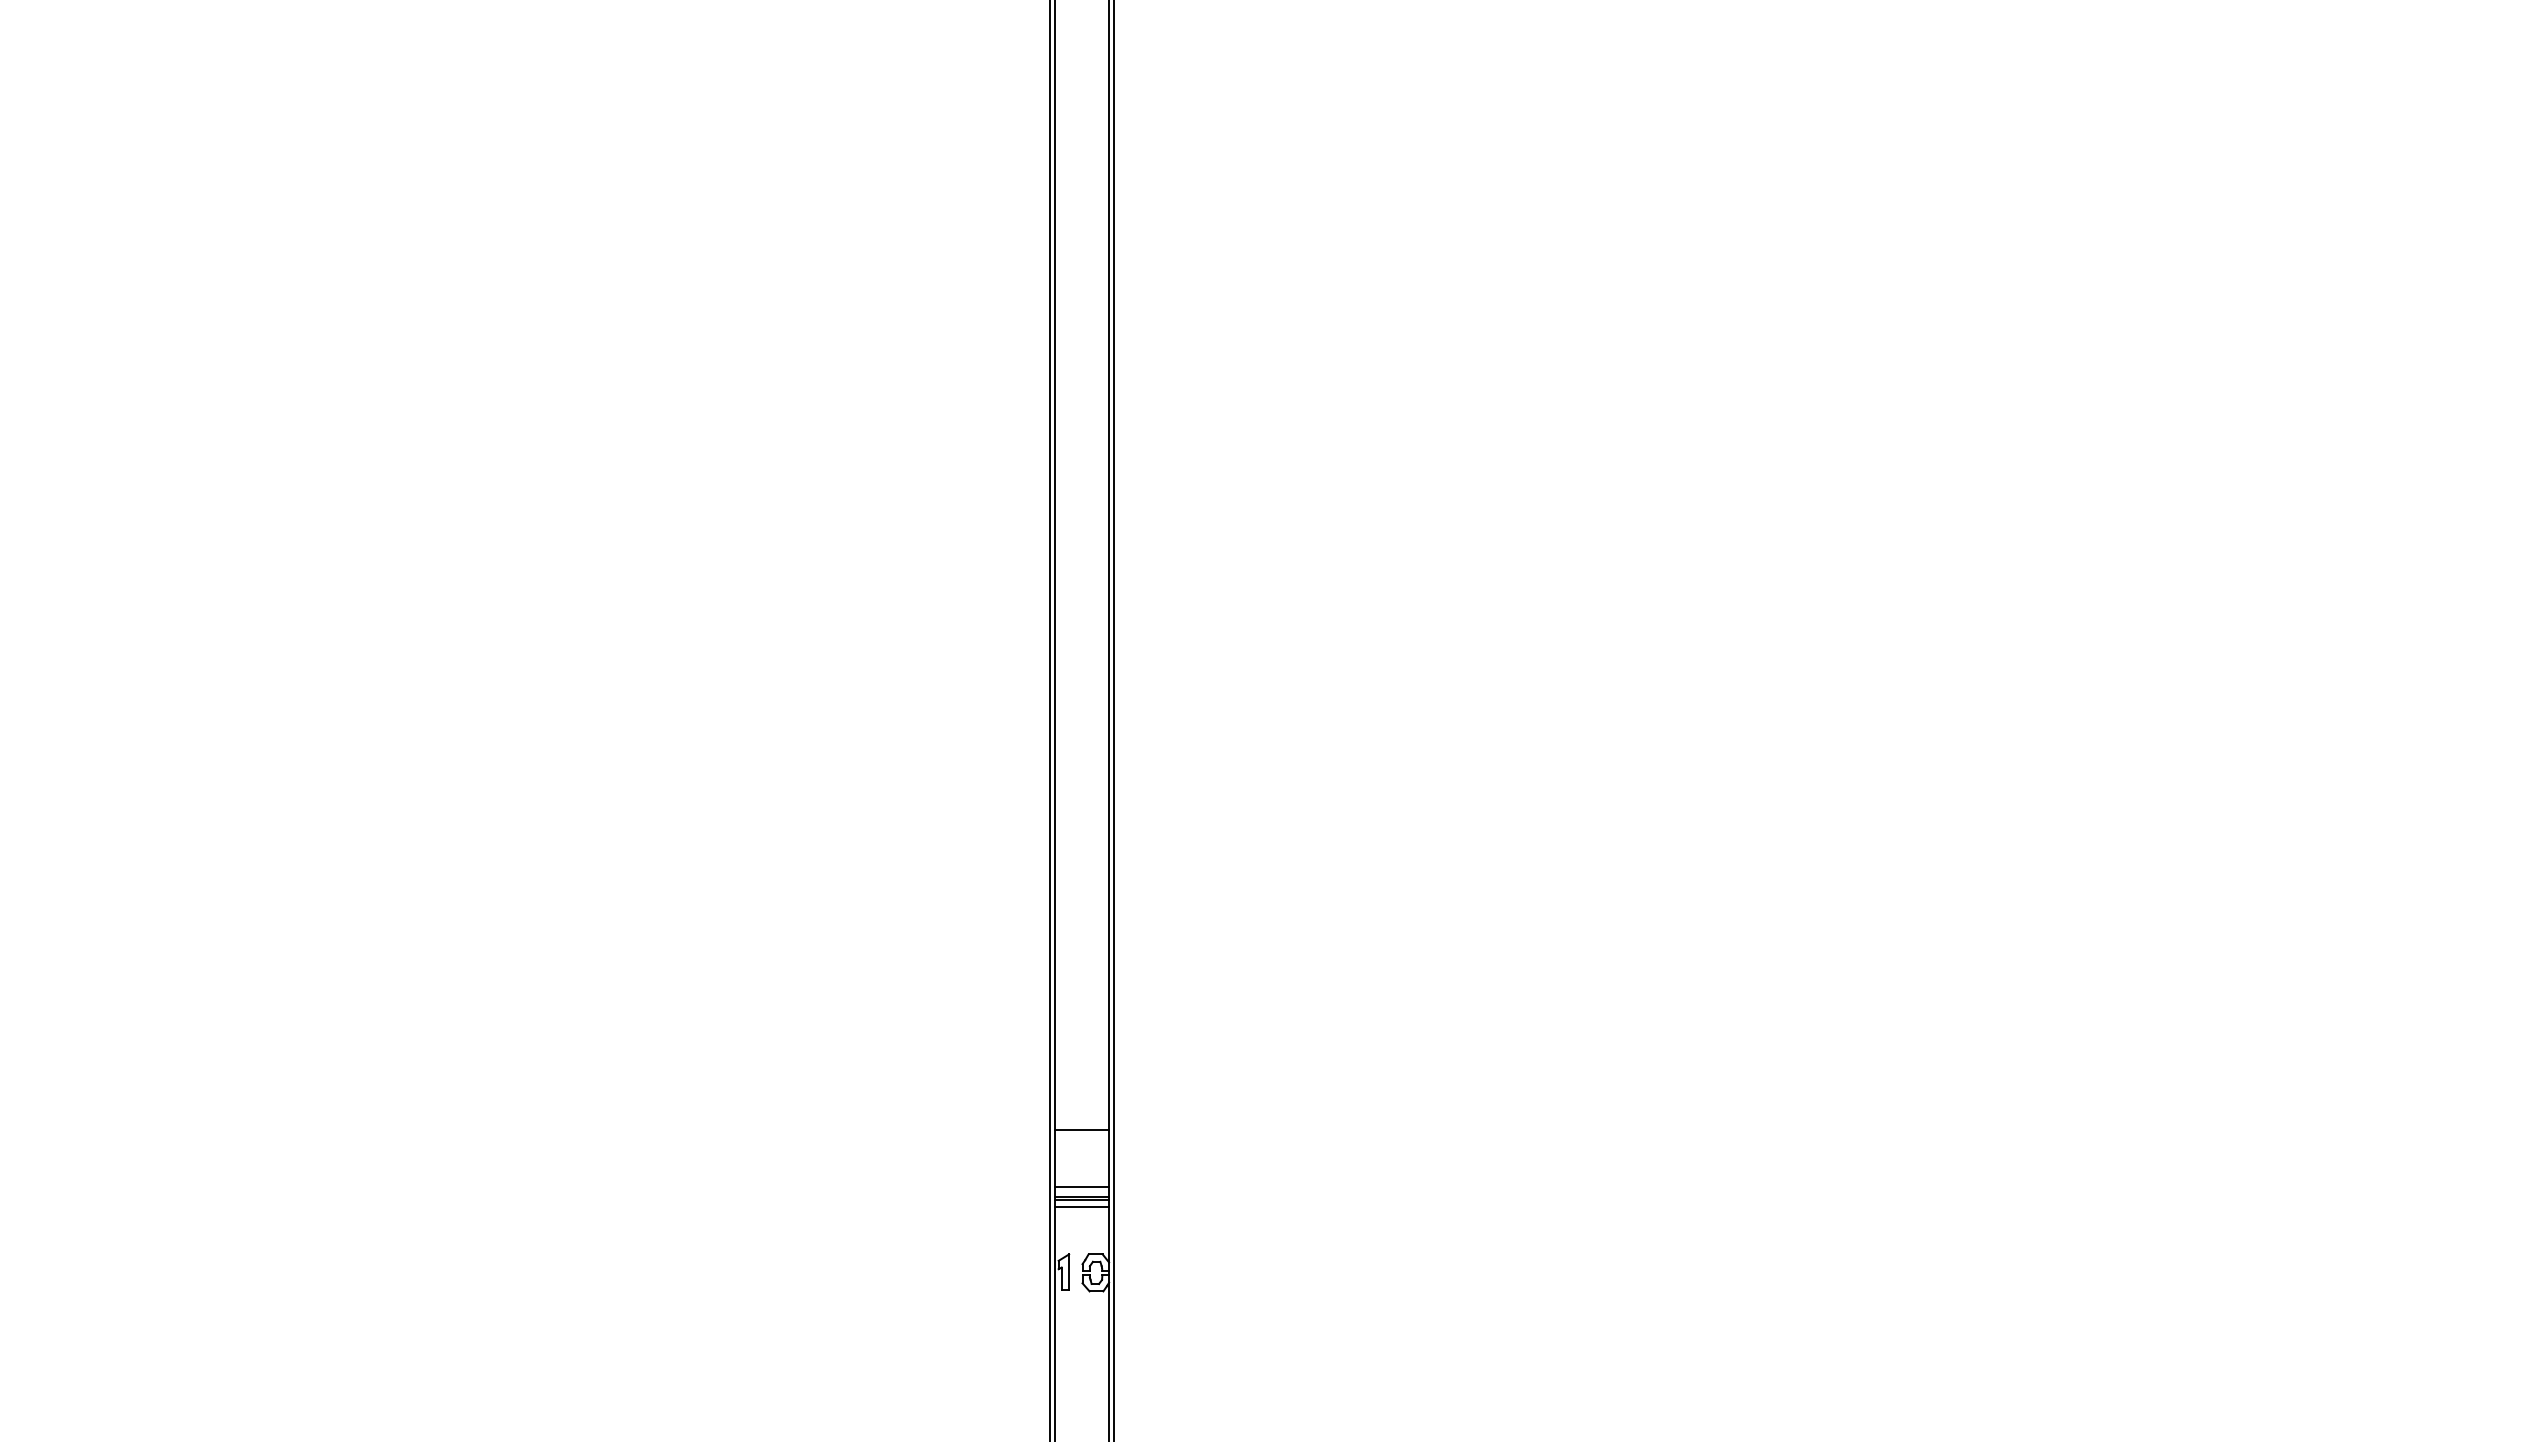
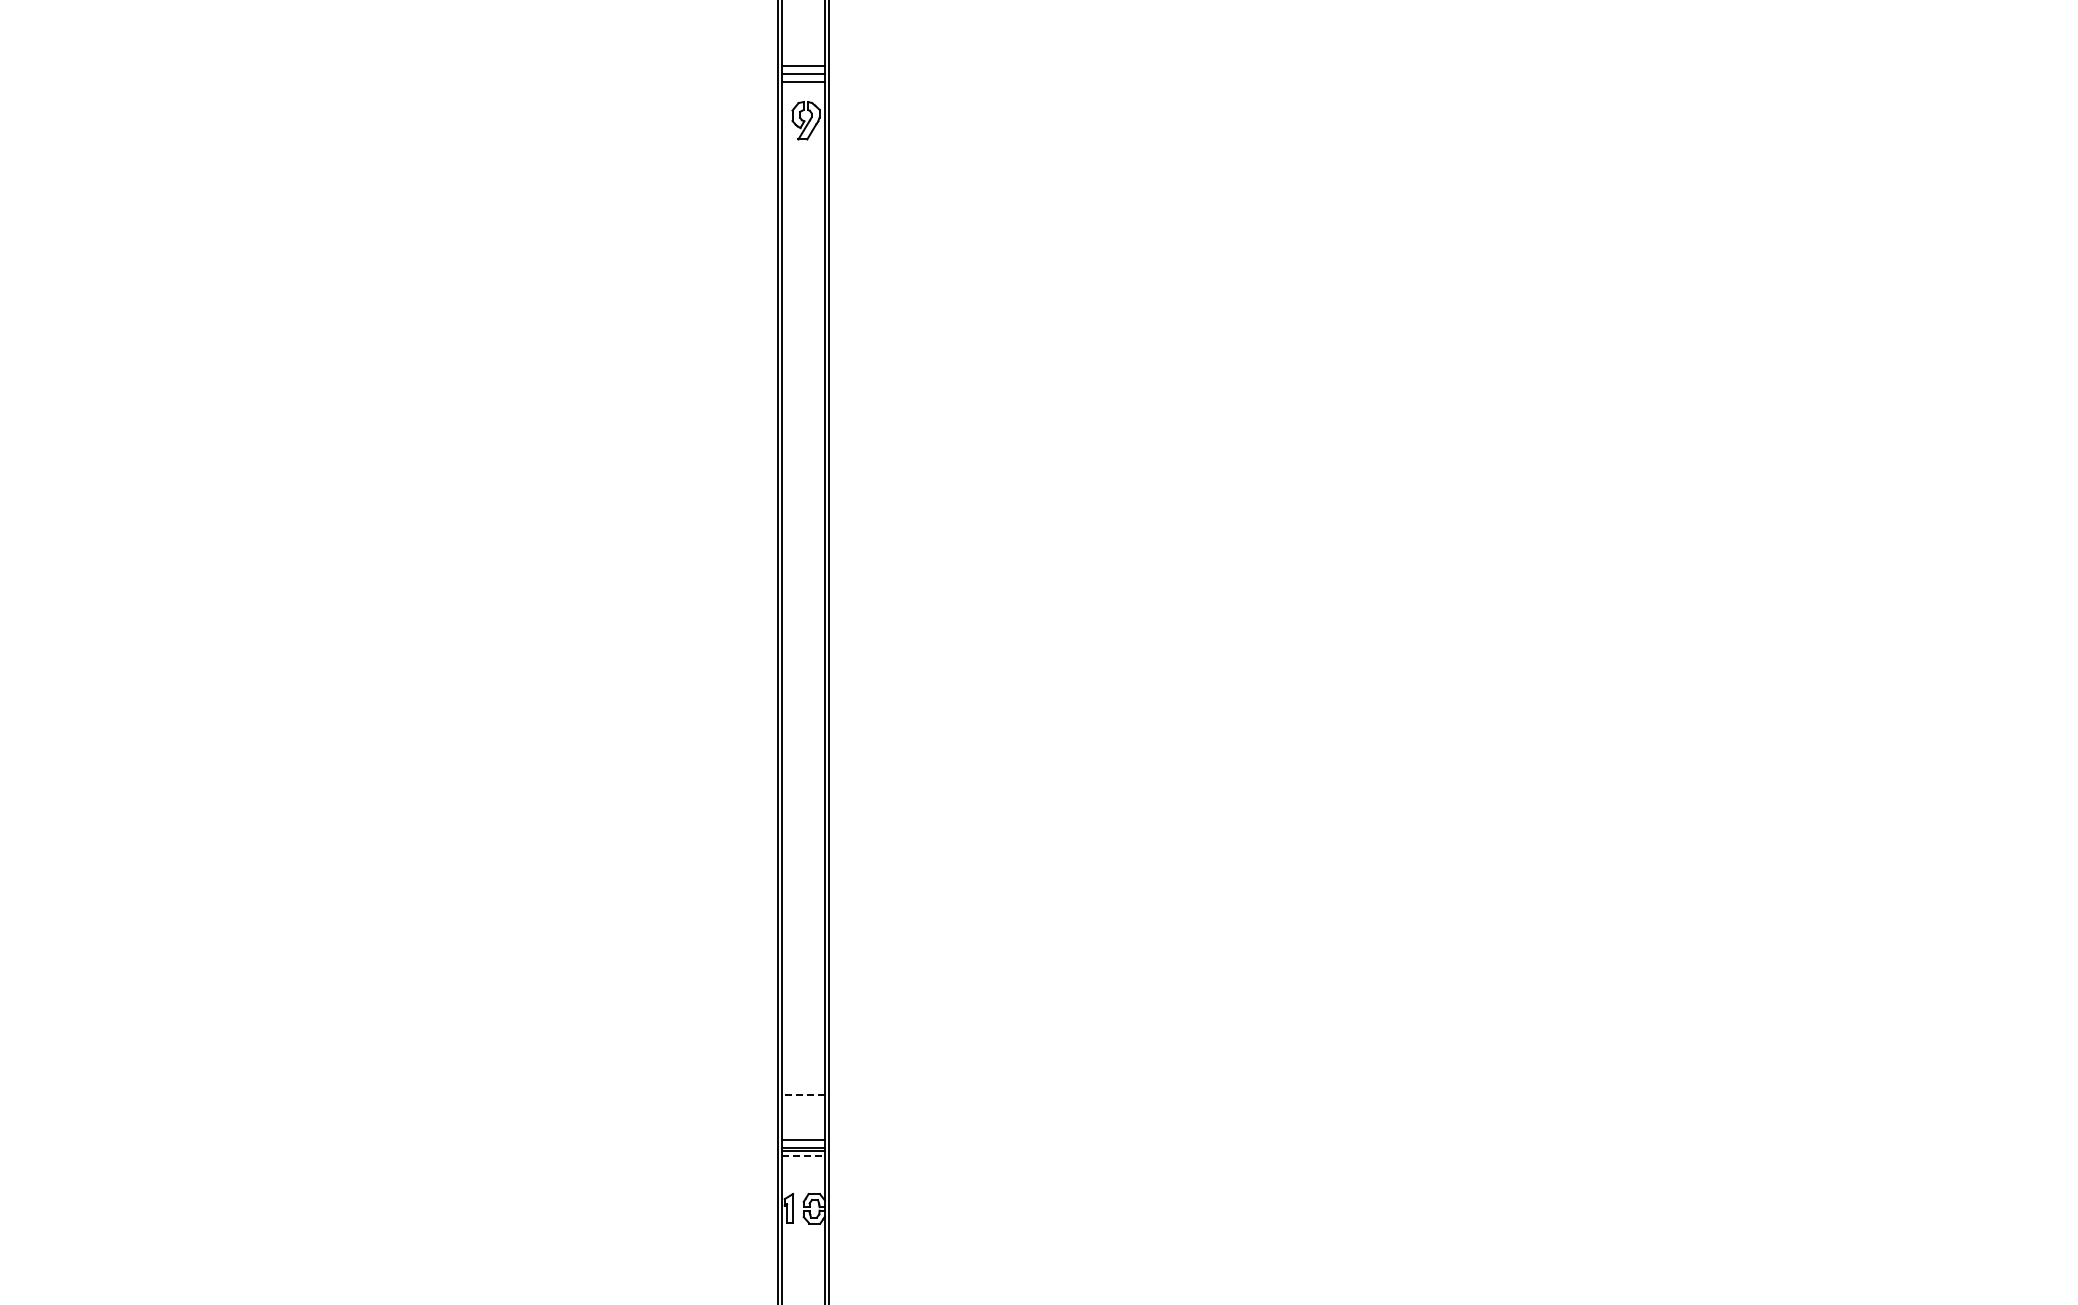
line: (1082, 1129) -> (803, 1094), solid -> dashed
line: (1083, 1207) -> (804, 1156), solid -> dashed

